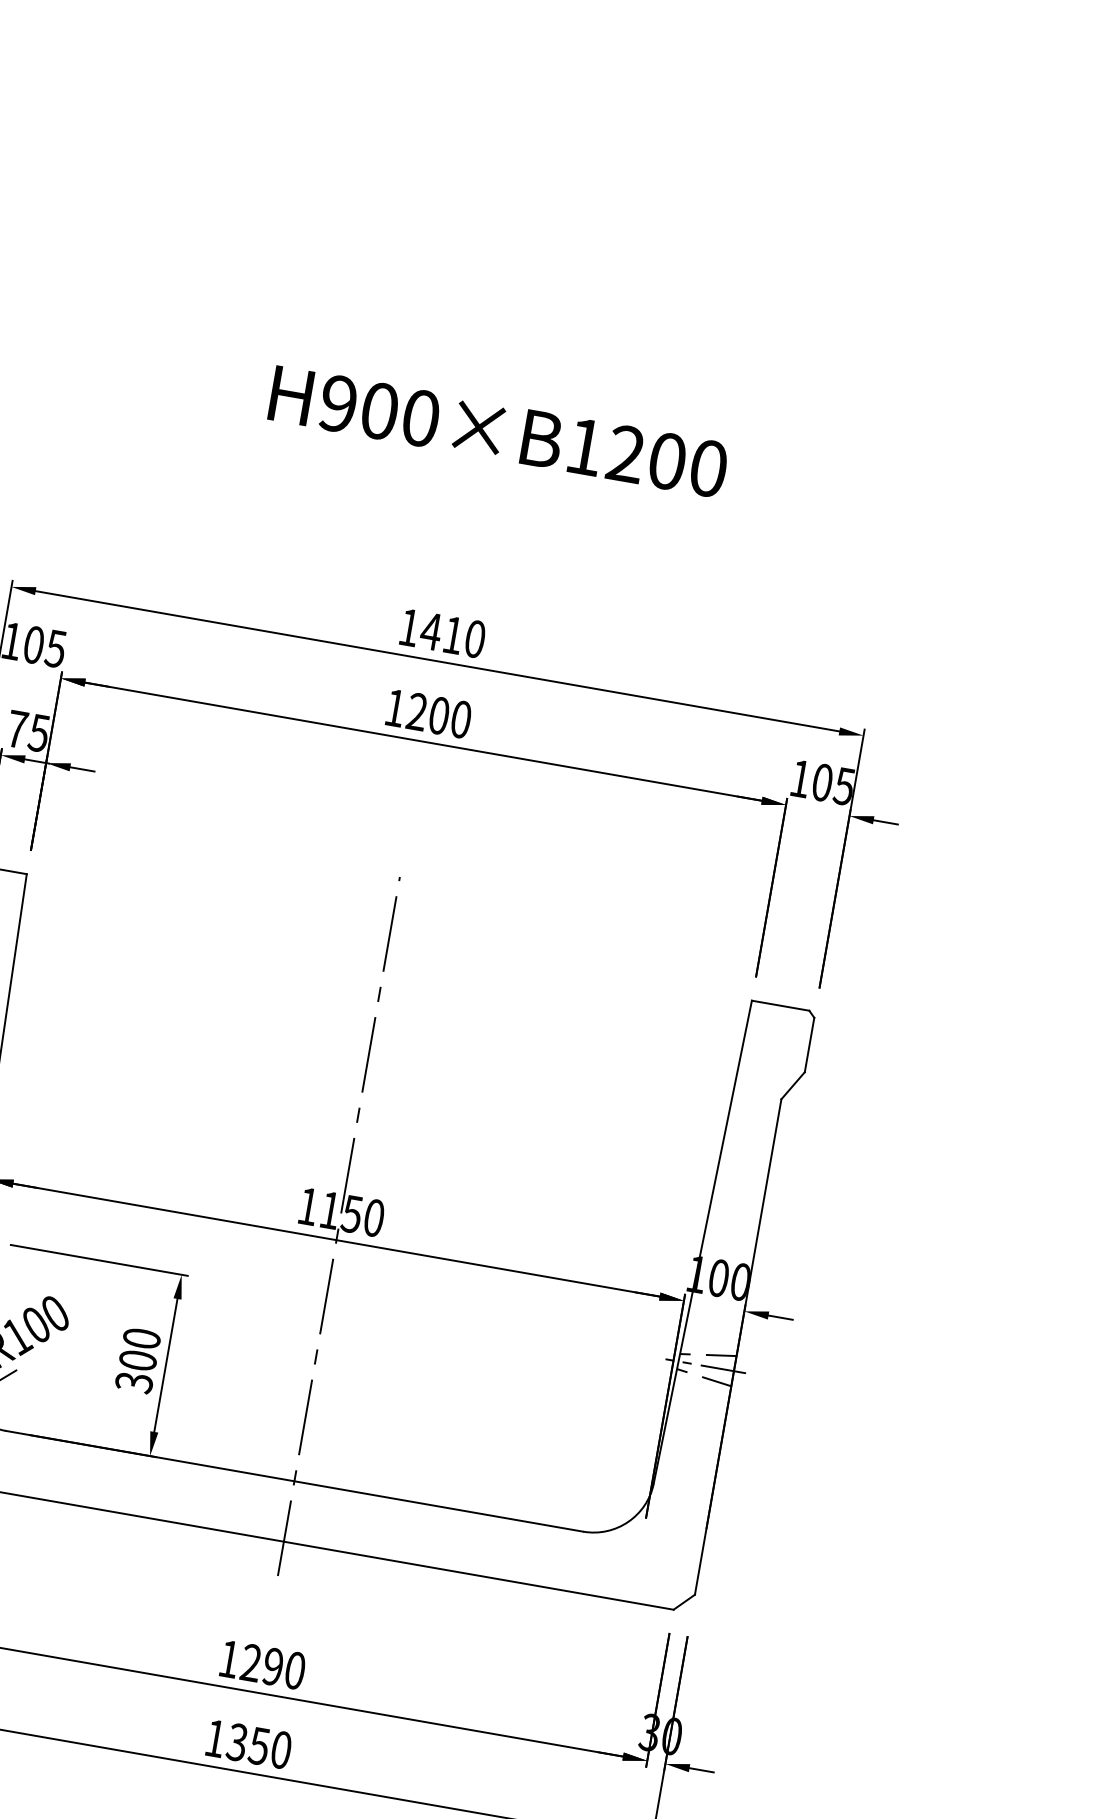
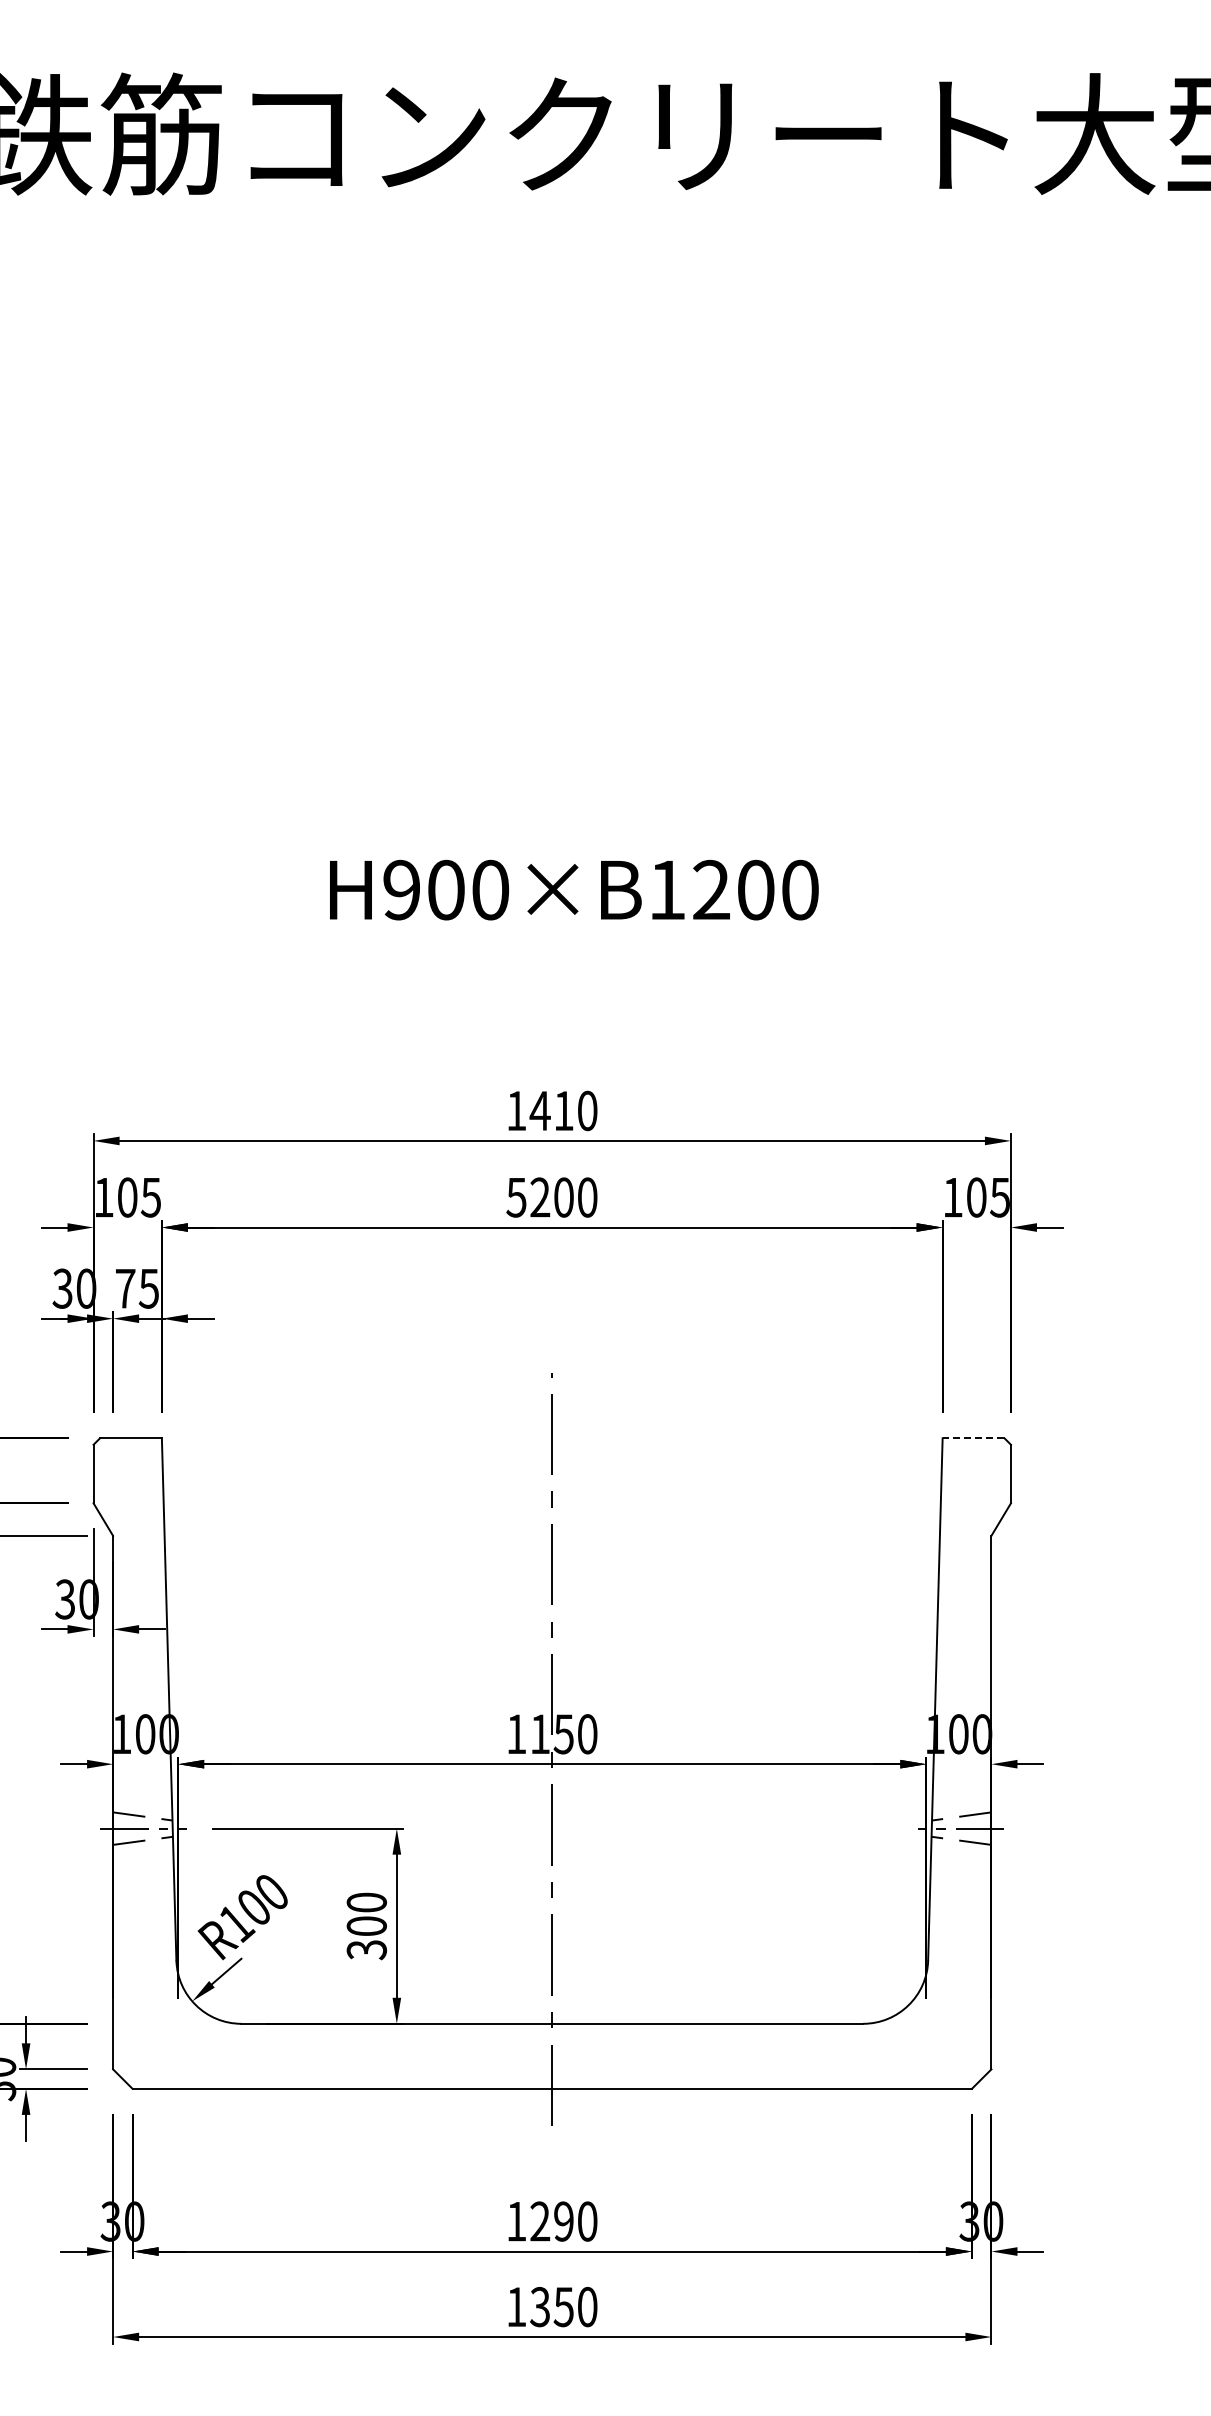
text: (395, 708) -> (516, 1197), 1200 -> 5200
line: (780, 1005) -> (973, 1438), solid -> dashed

